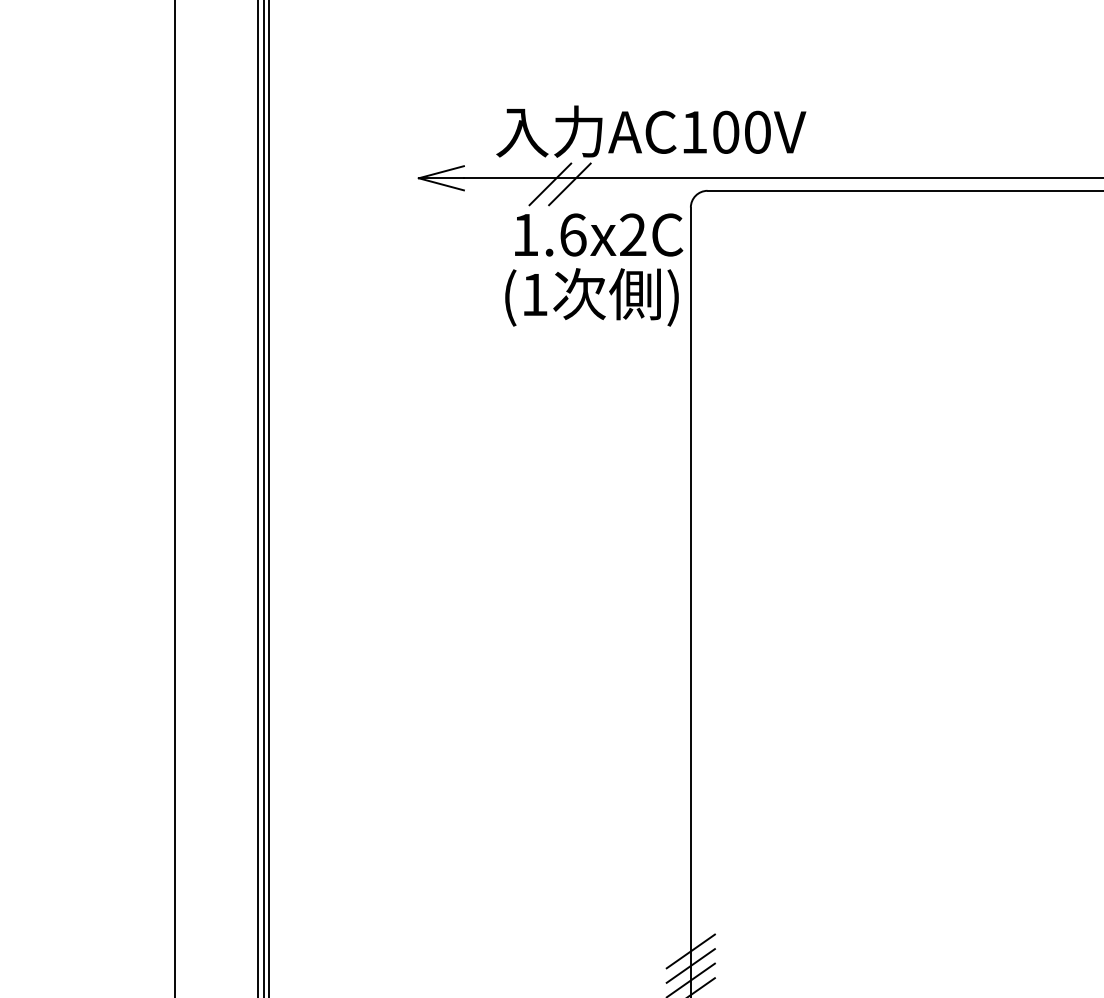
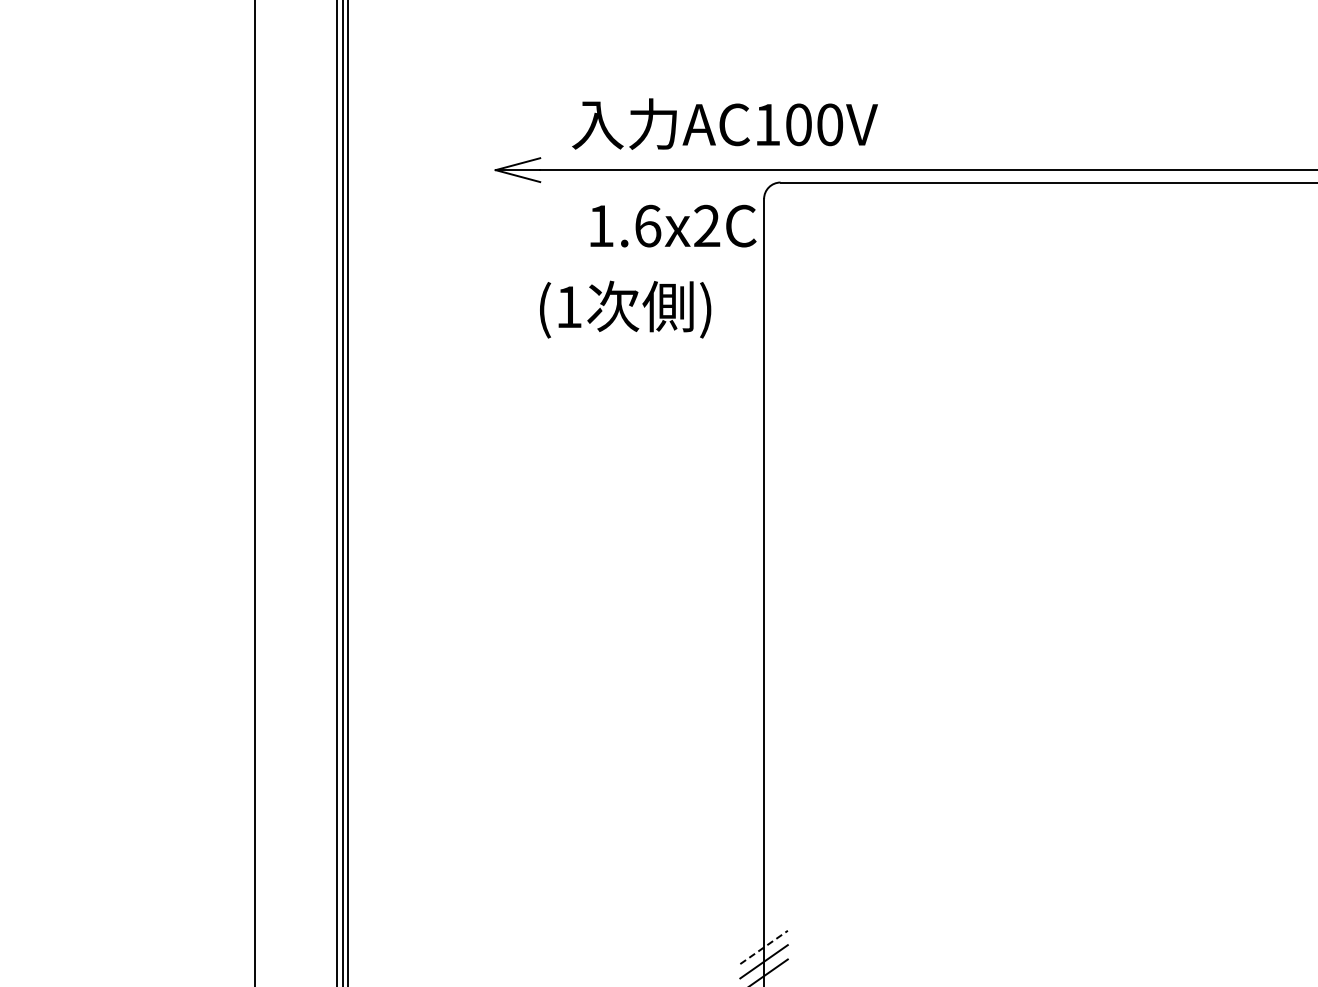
line: (549, 183) -> (624, 175), removed
line: (569, 183) -> (644, 175), removed
text: (591, 297) -> (625, 309), moved
line: (690, 950) -> (763, 932), removed
line: (691, 966) -> (764, 947), solid -> dashed

